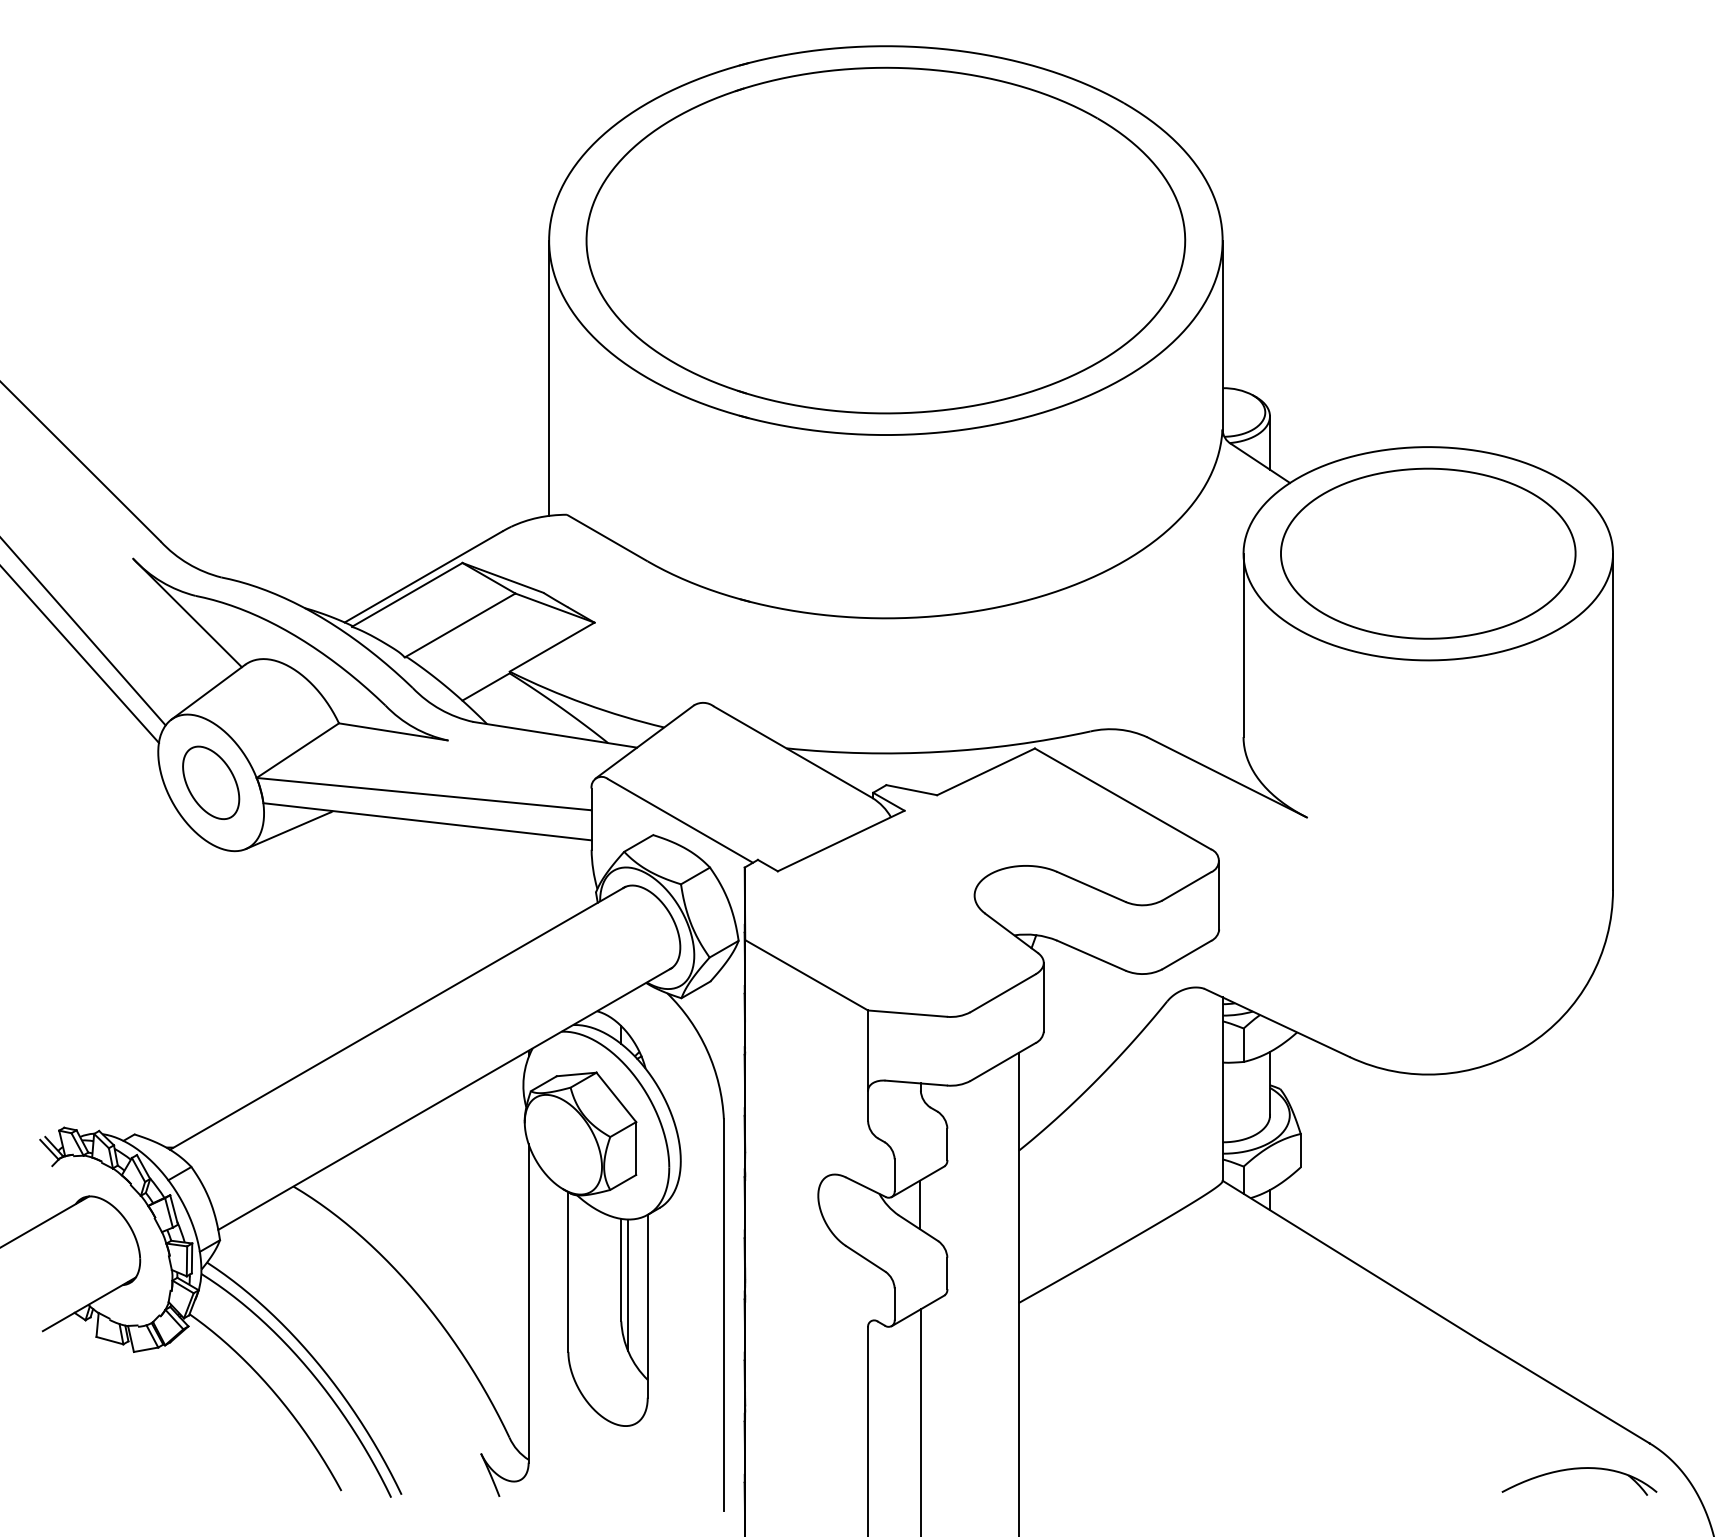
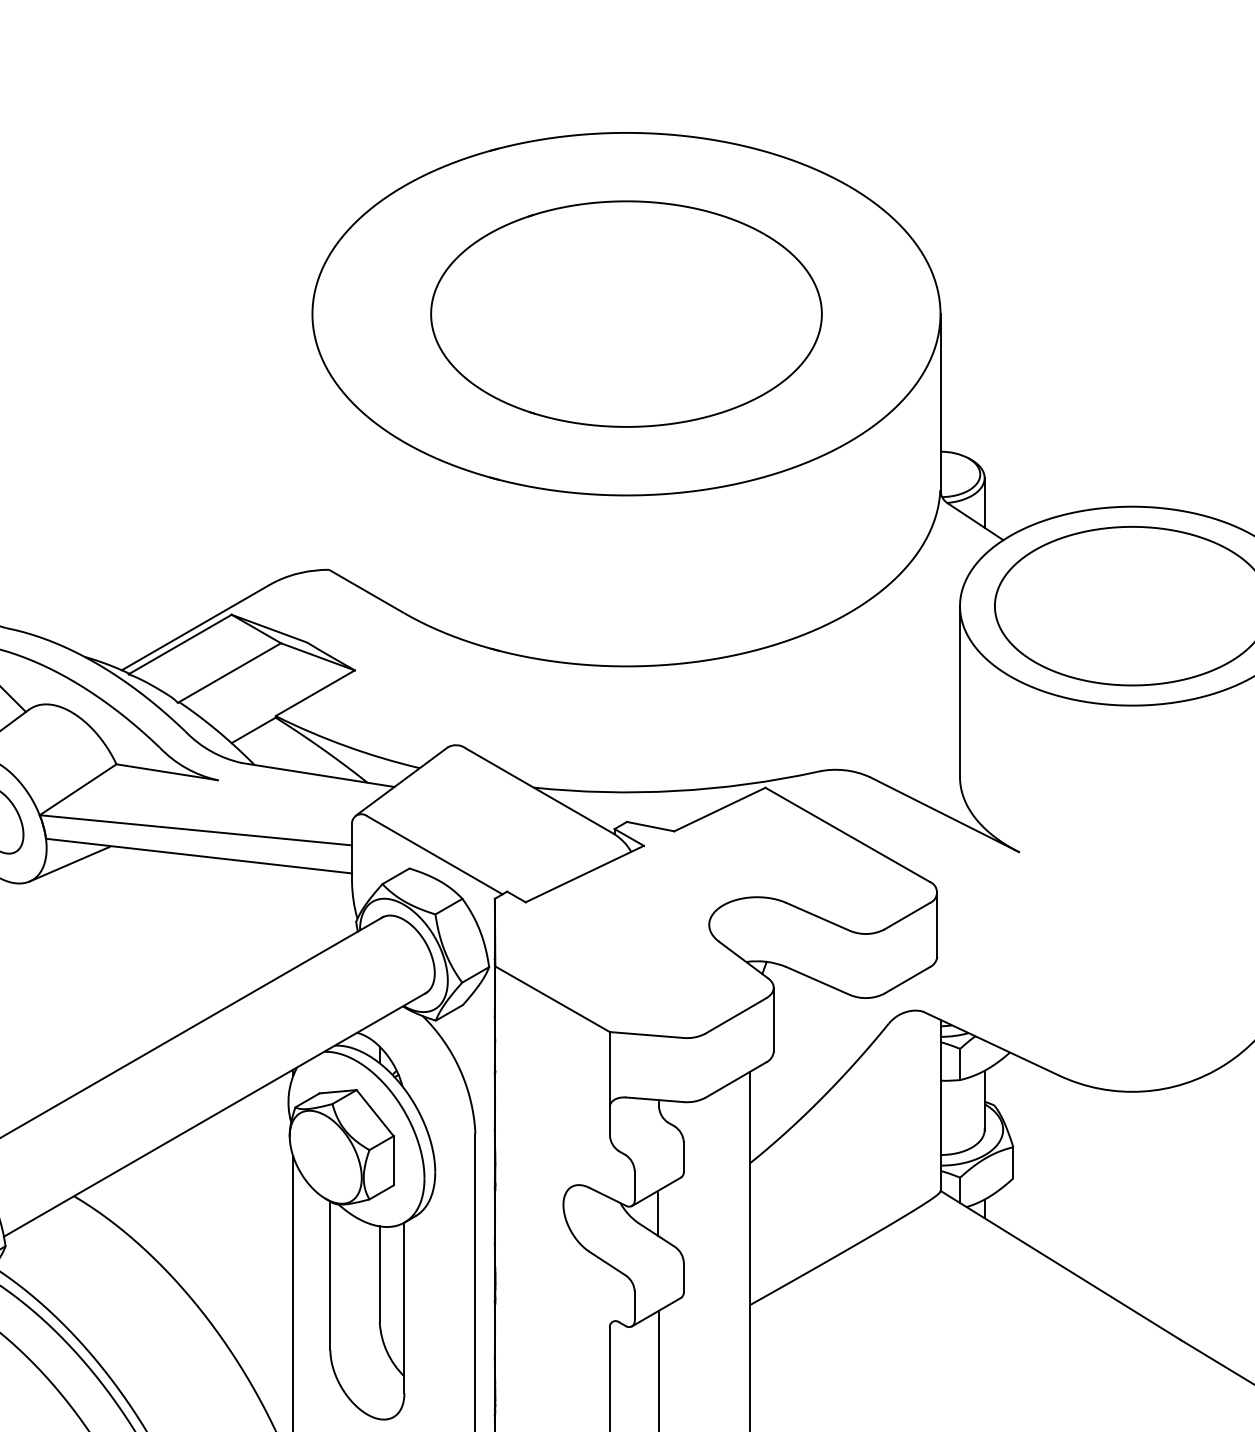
part: (885, 240) -> (626, 314), size x0.7
line: (549, 377) -> (312, 441), removed
line: (627, 1284) -> (385, 1287), removed

